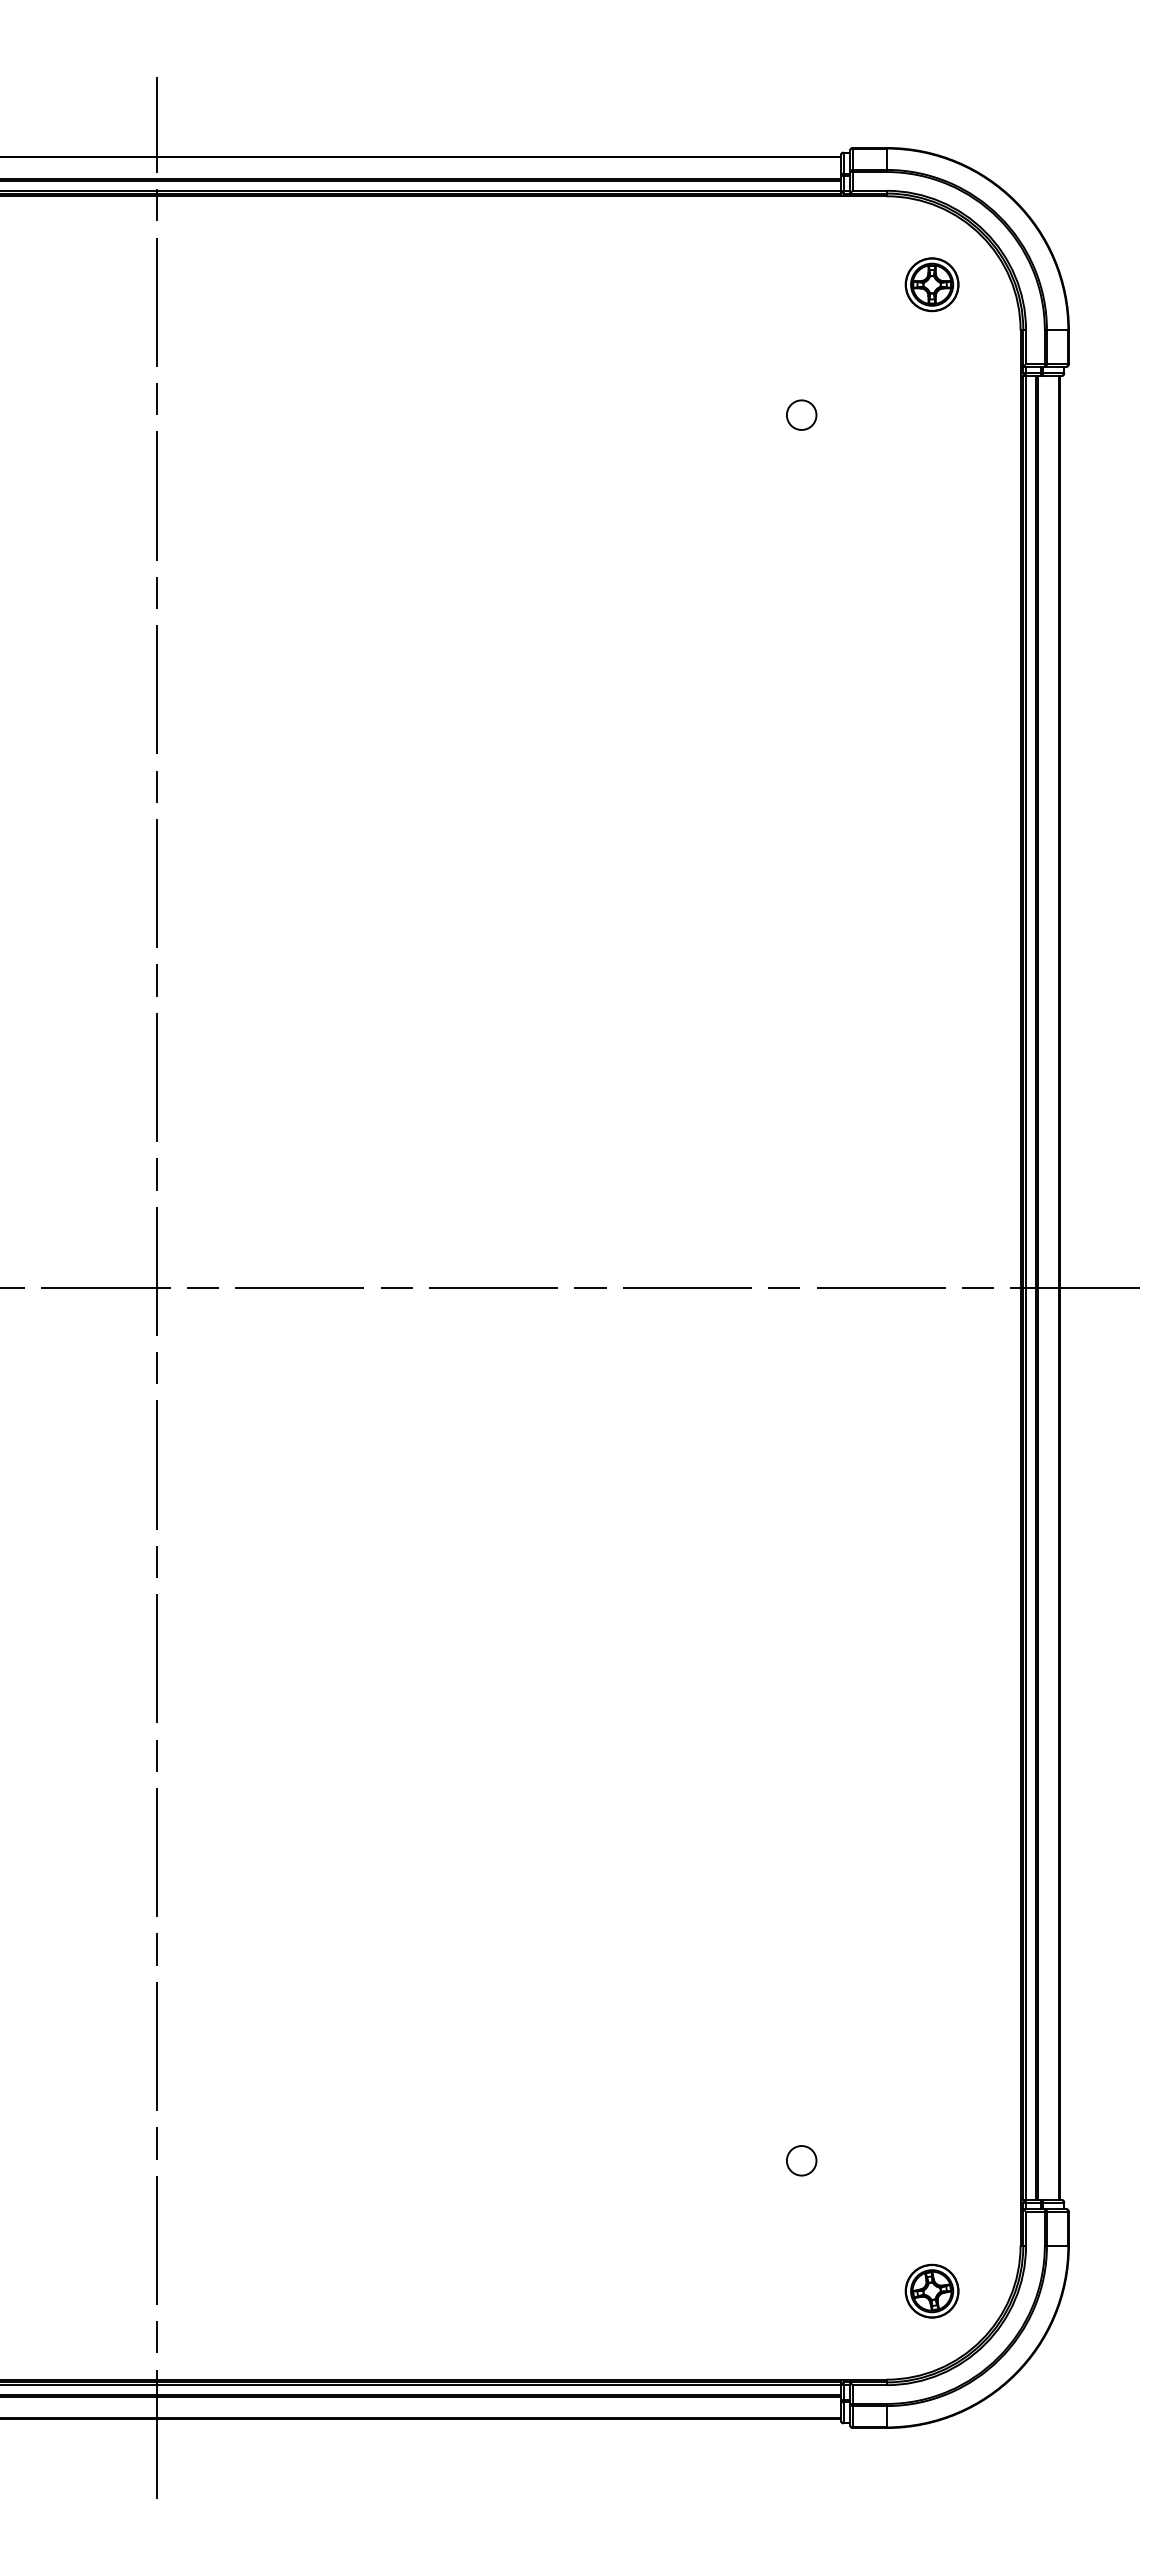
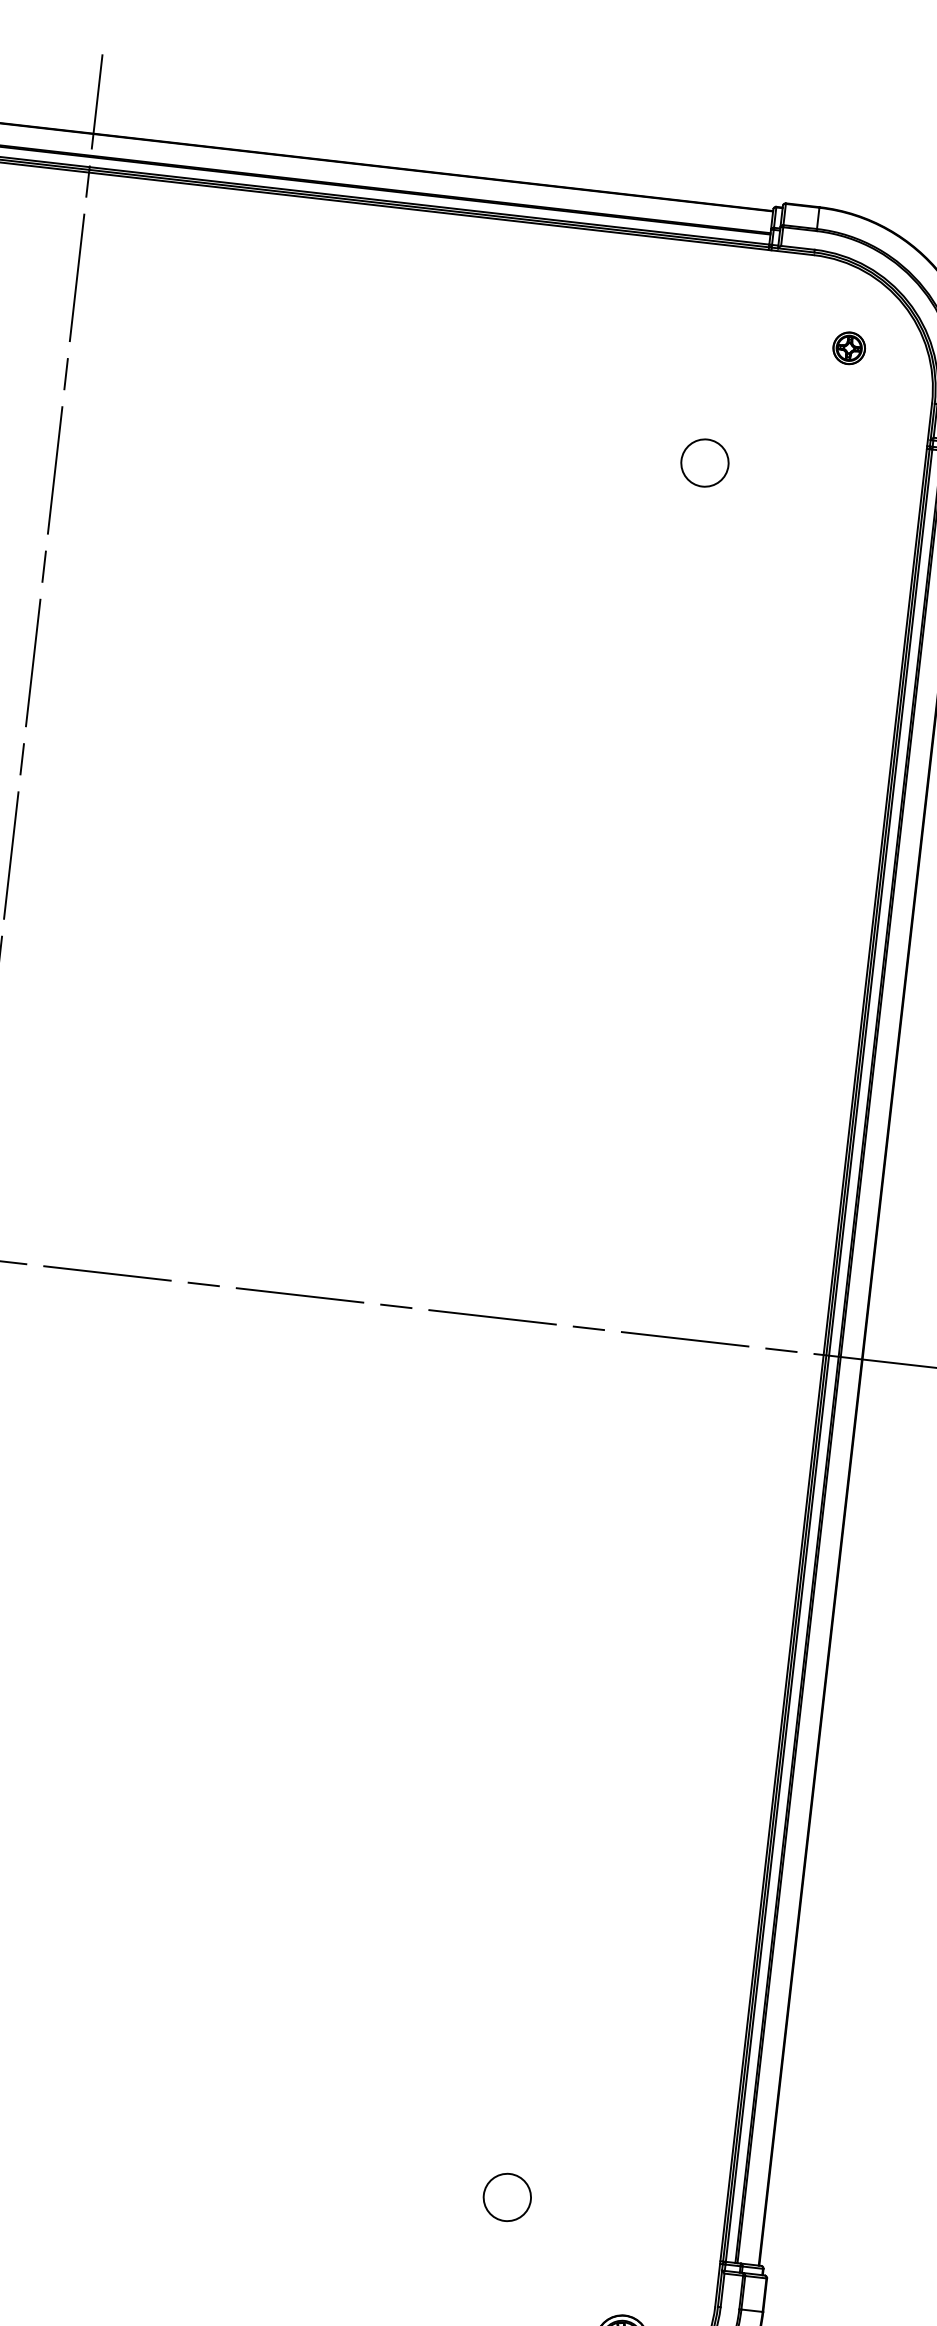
part: (931, 284) -> (848, 347), size x0.6
circle: (801, 414) -> (704, 462), size x1.6
circle: (801, 2160) -> (507, 2197), size x1.6

